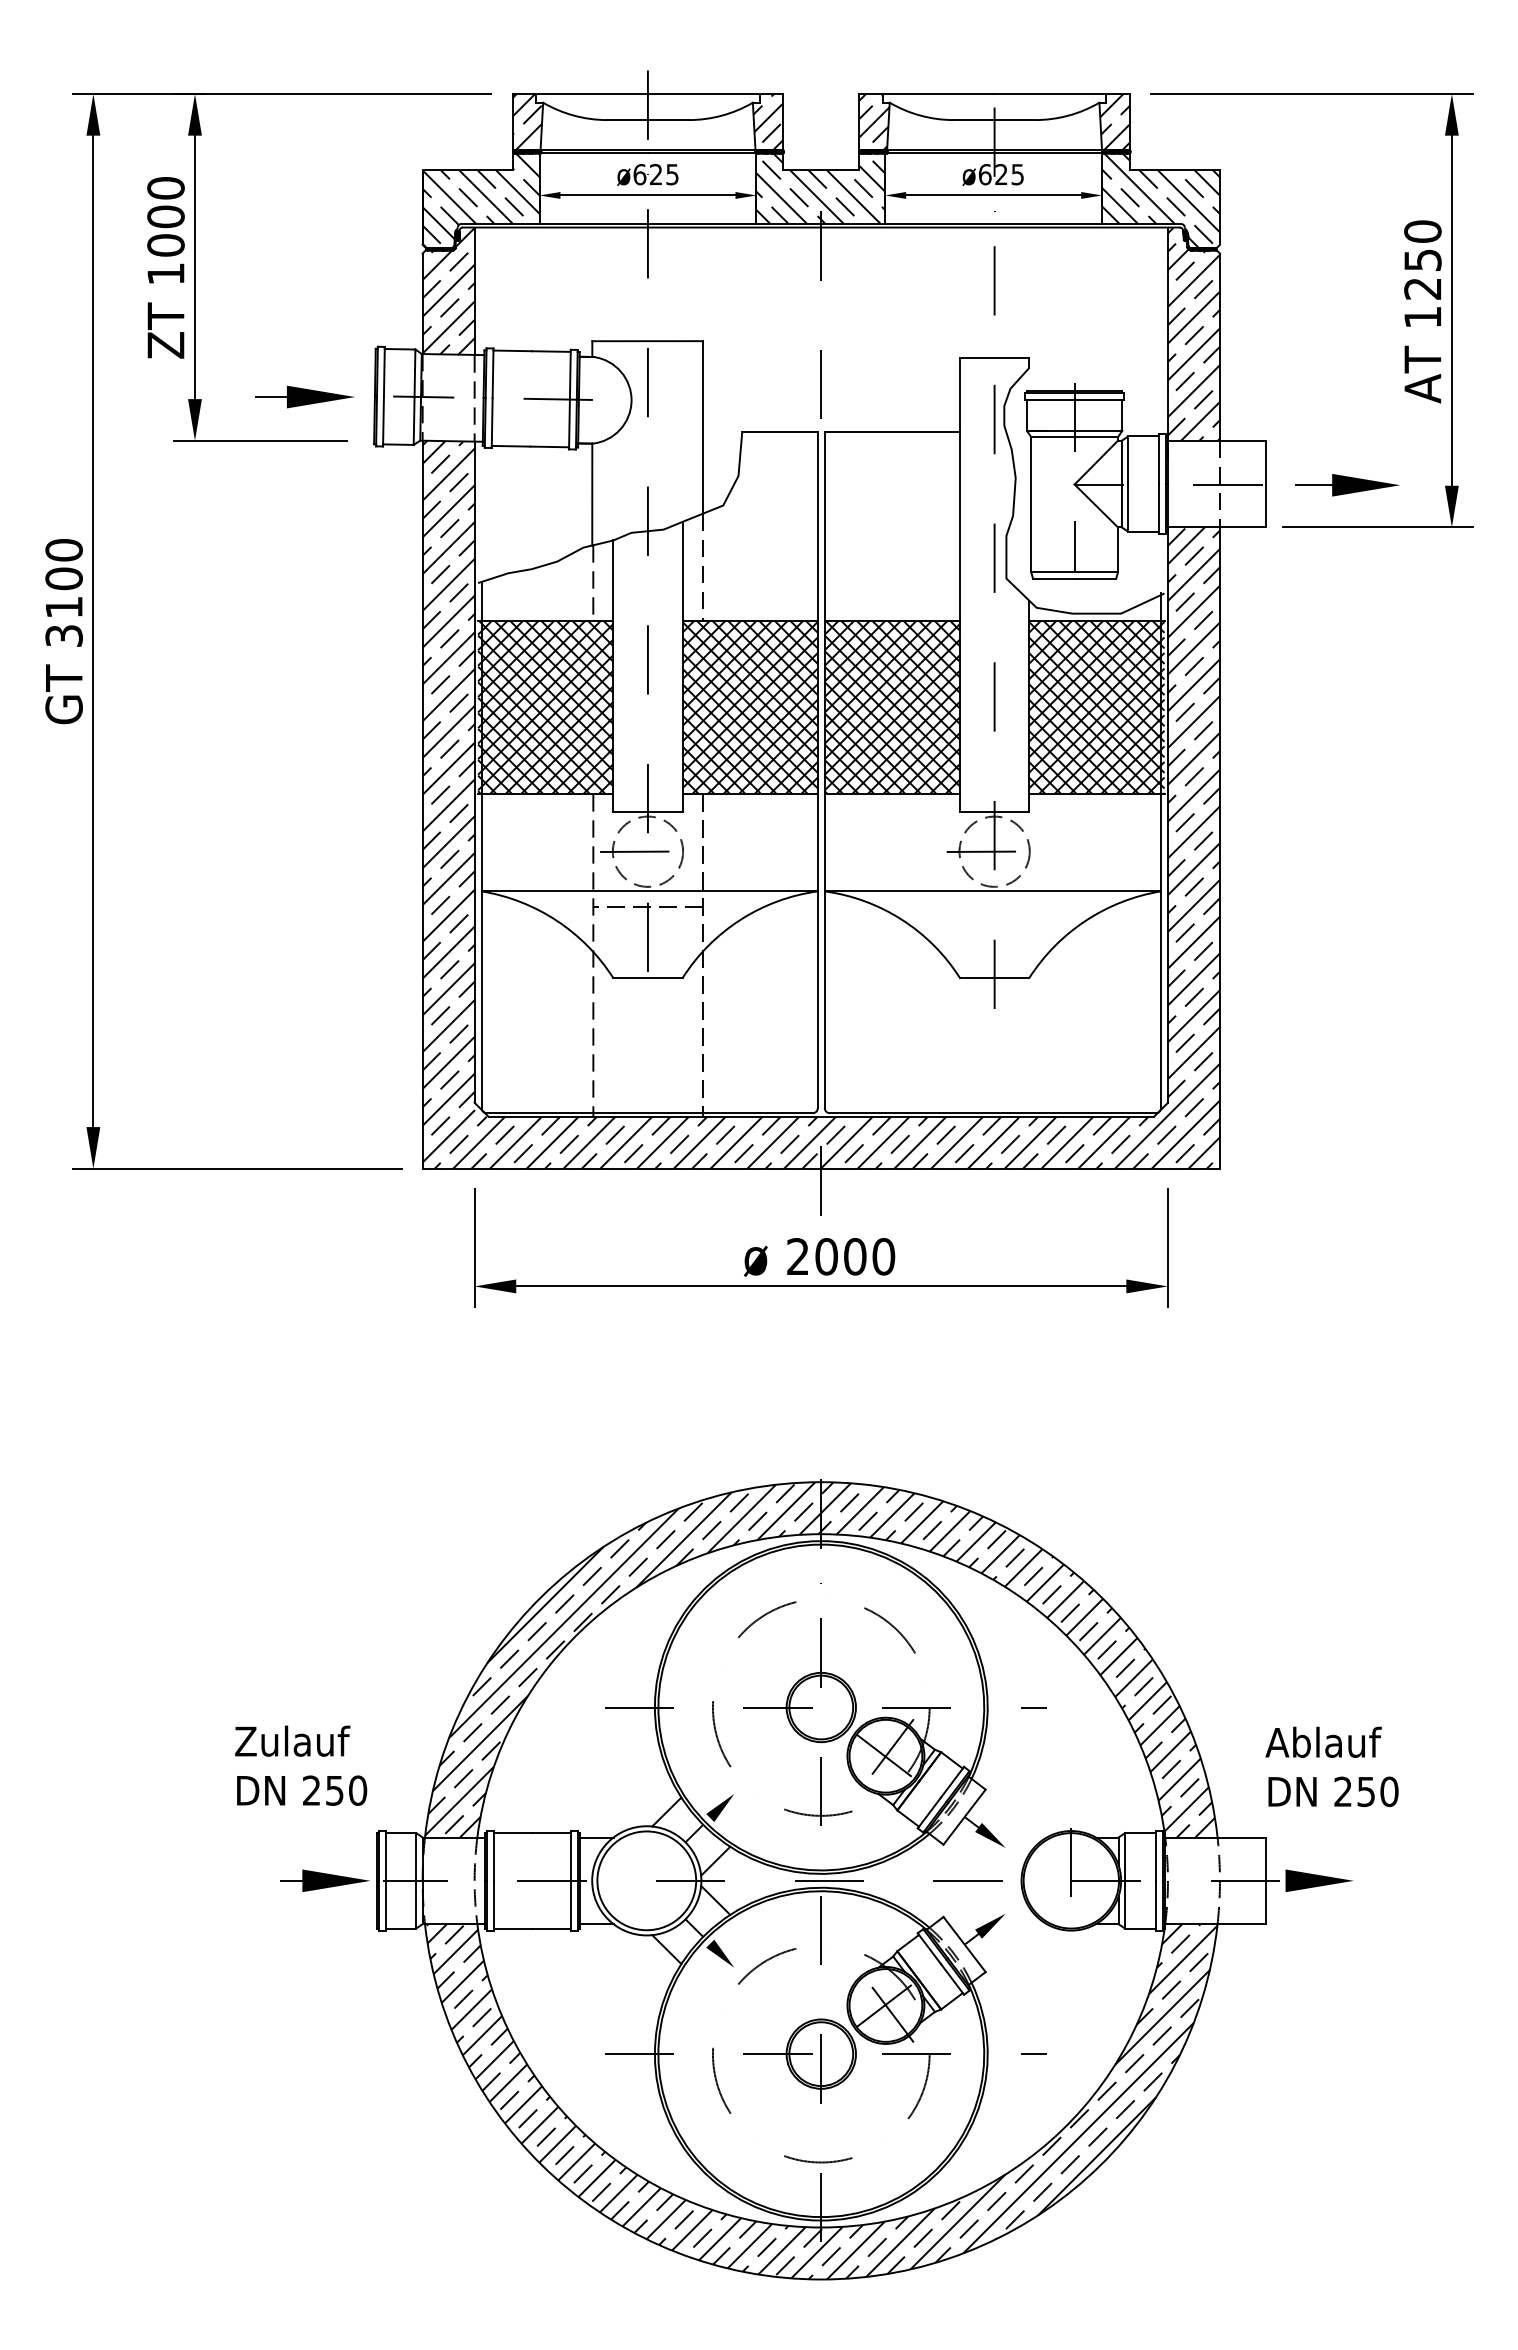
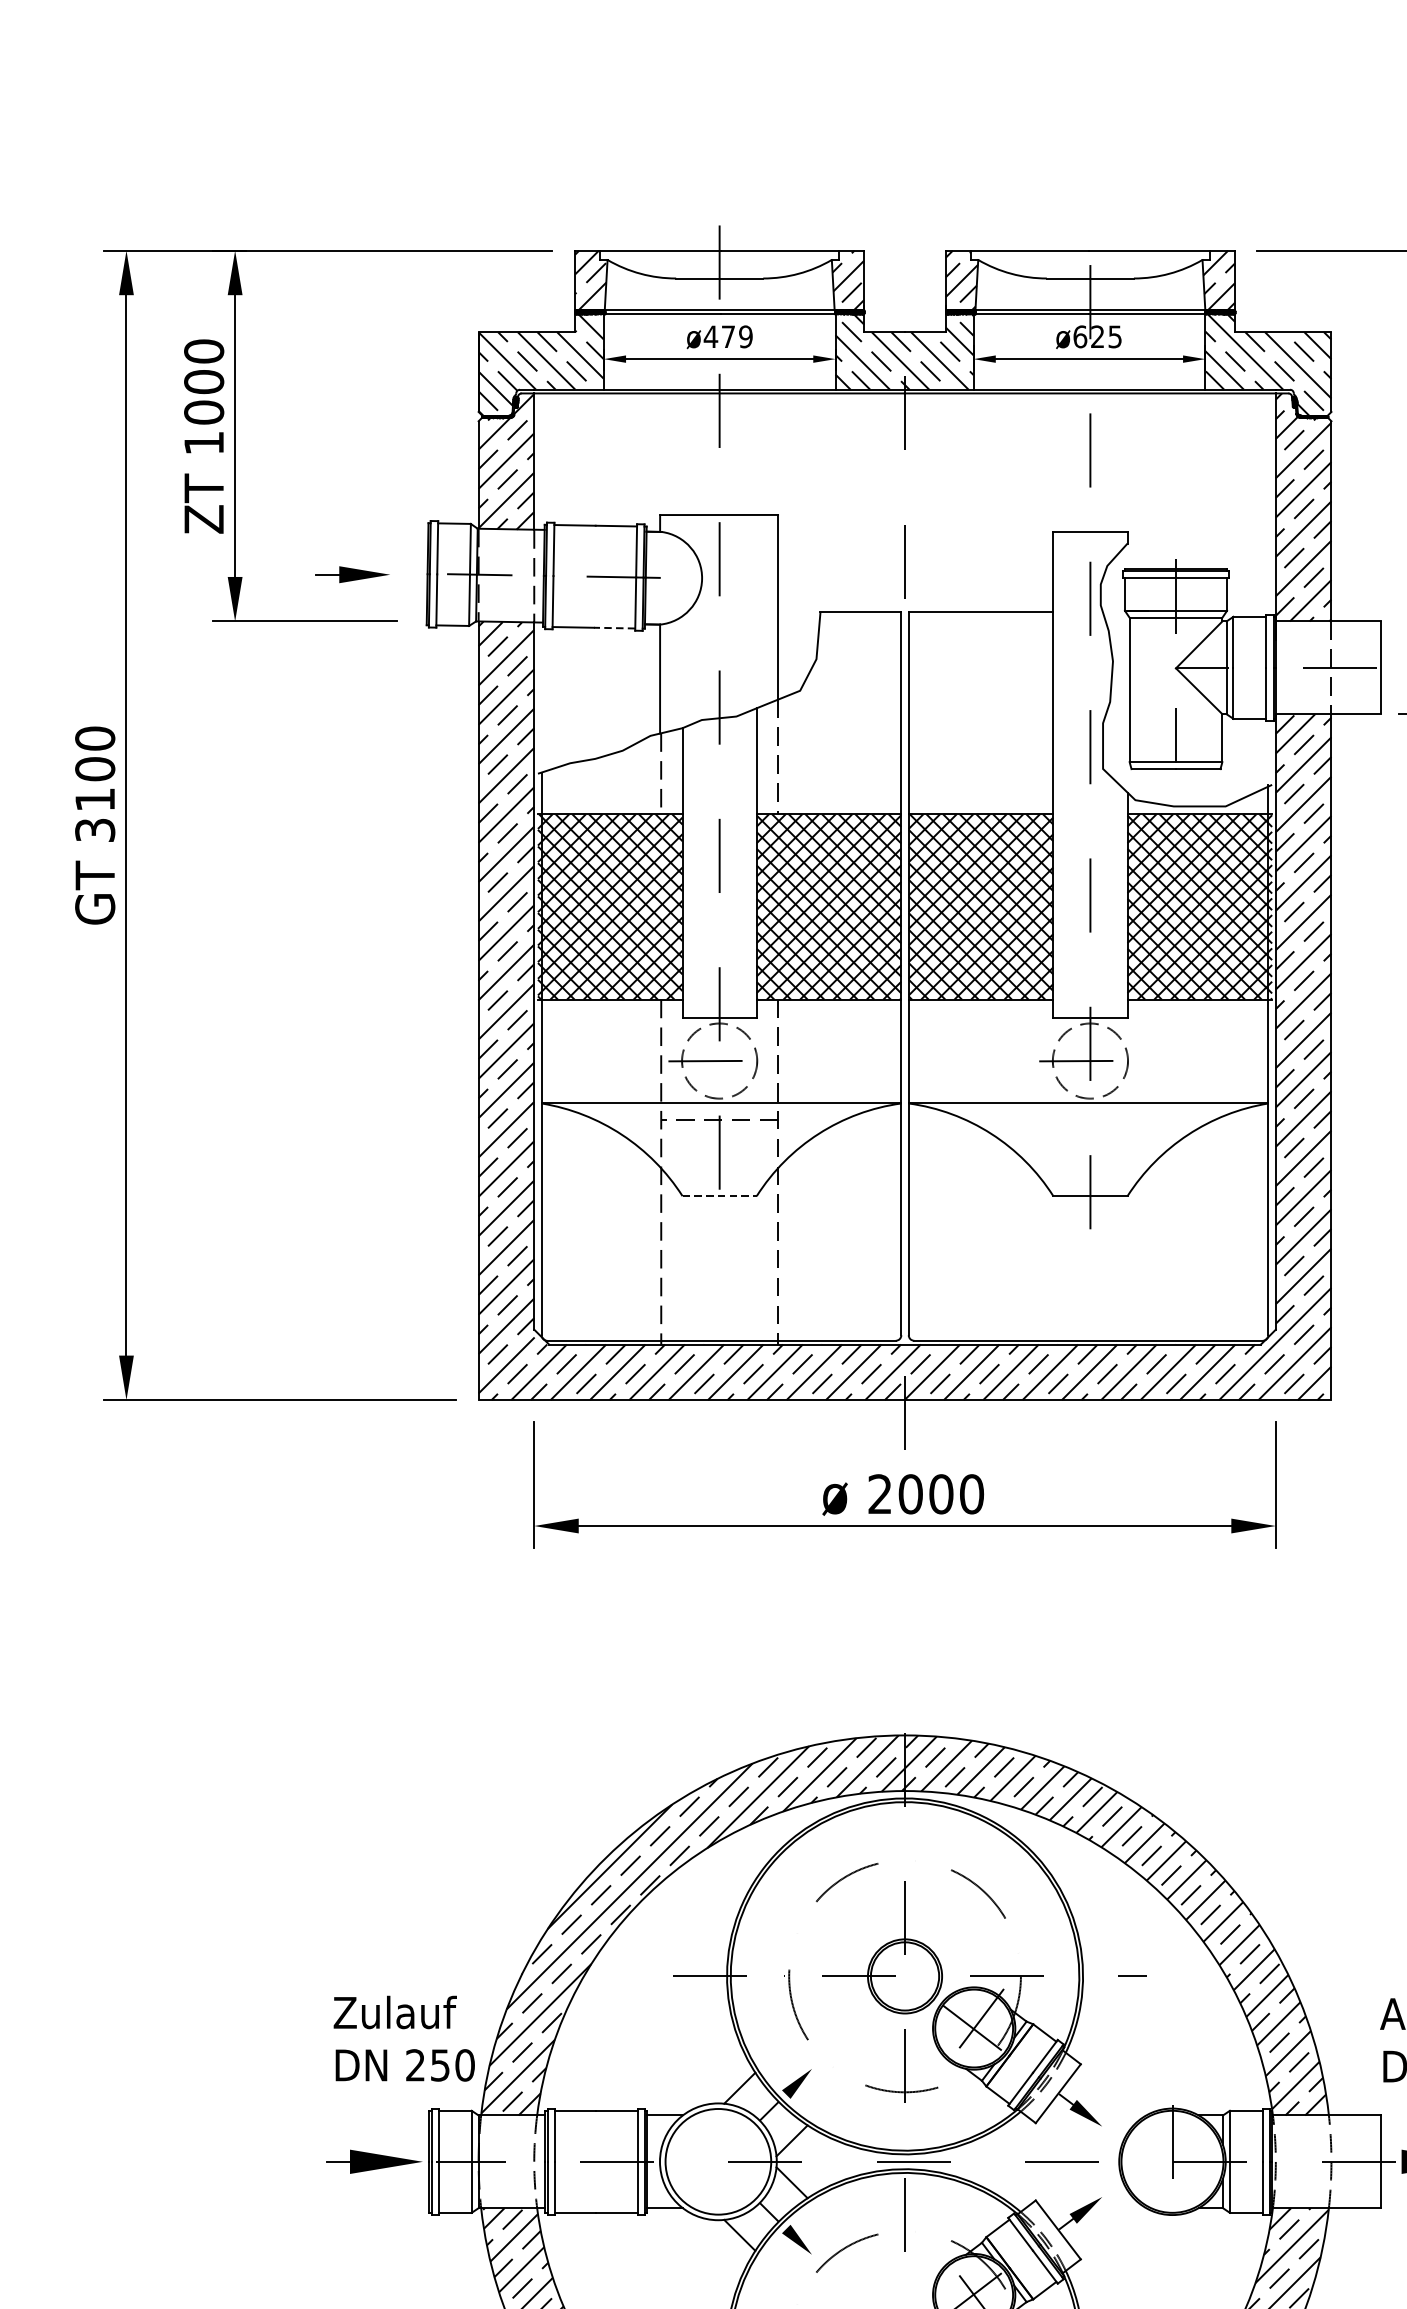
text: (655, 174) -> (727, 336), 625 -> 479
part: (304, 396) -> (352, 574), size x0.7
line: (549, 446) -> (614, 627), solid -> dashed
line: (647, 978) -> (719, 1196), solid -> dashed
text: (301, 1765) -> (404, 2038), moved

